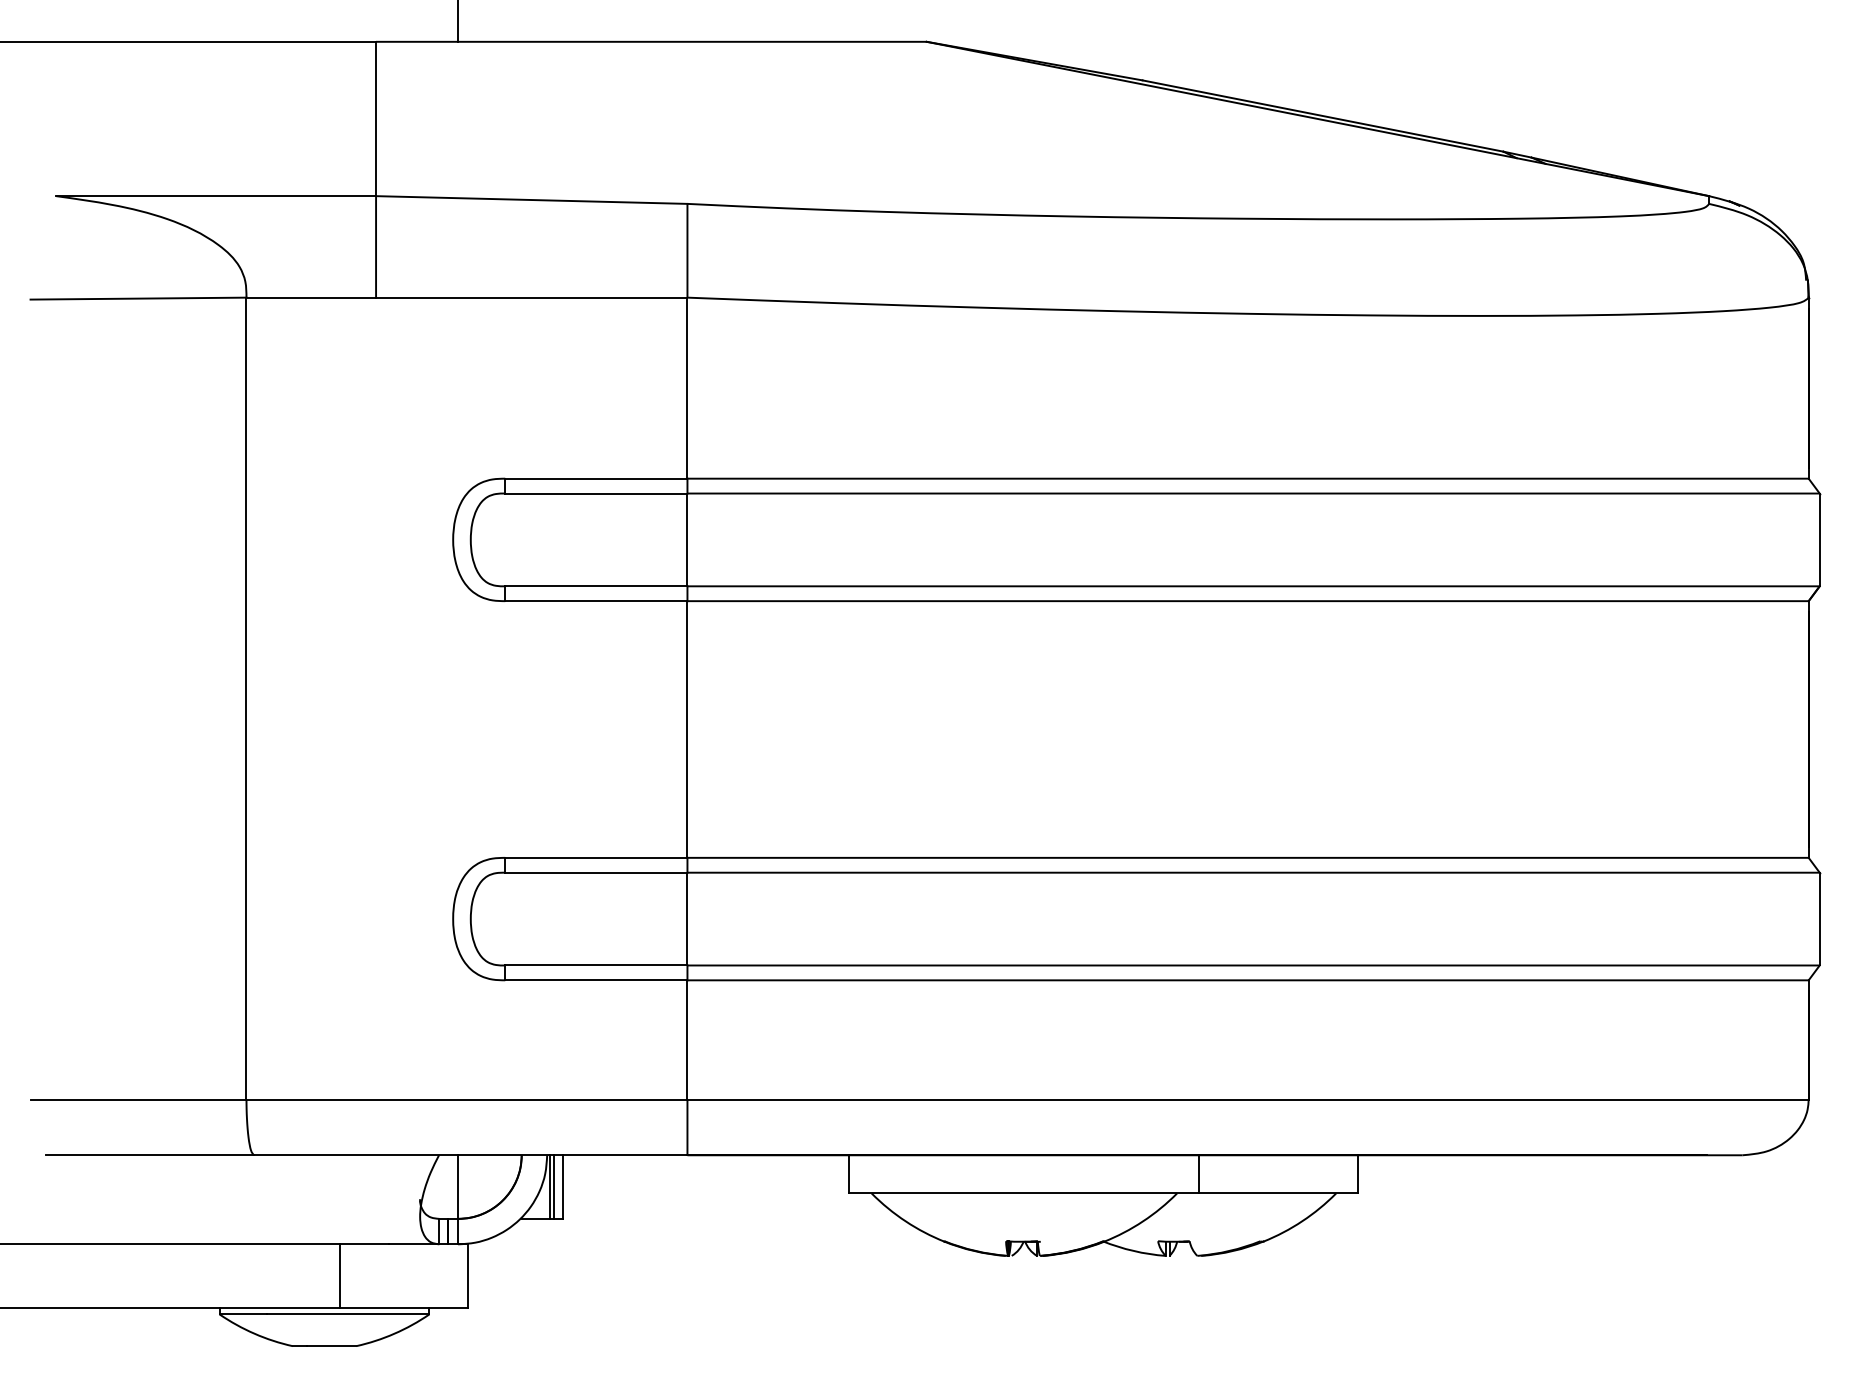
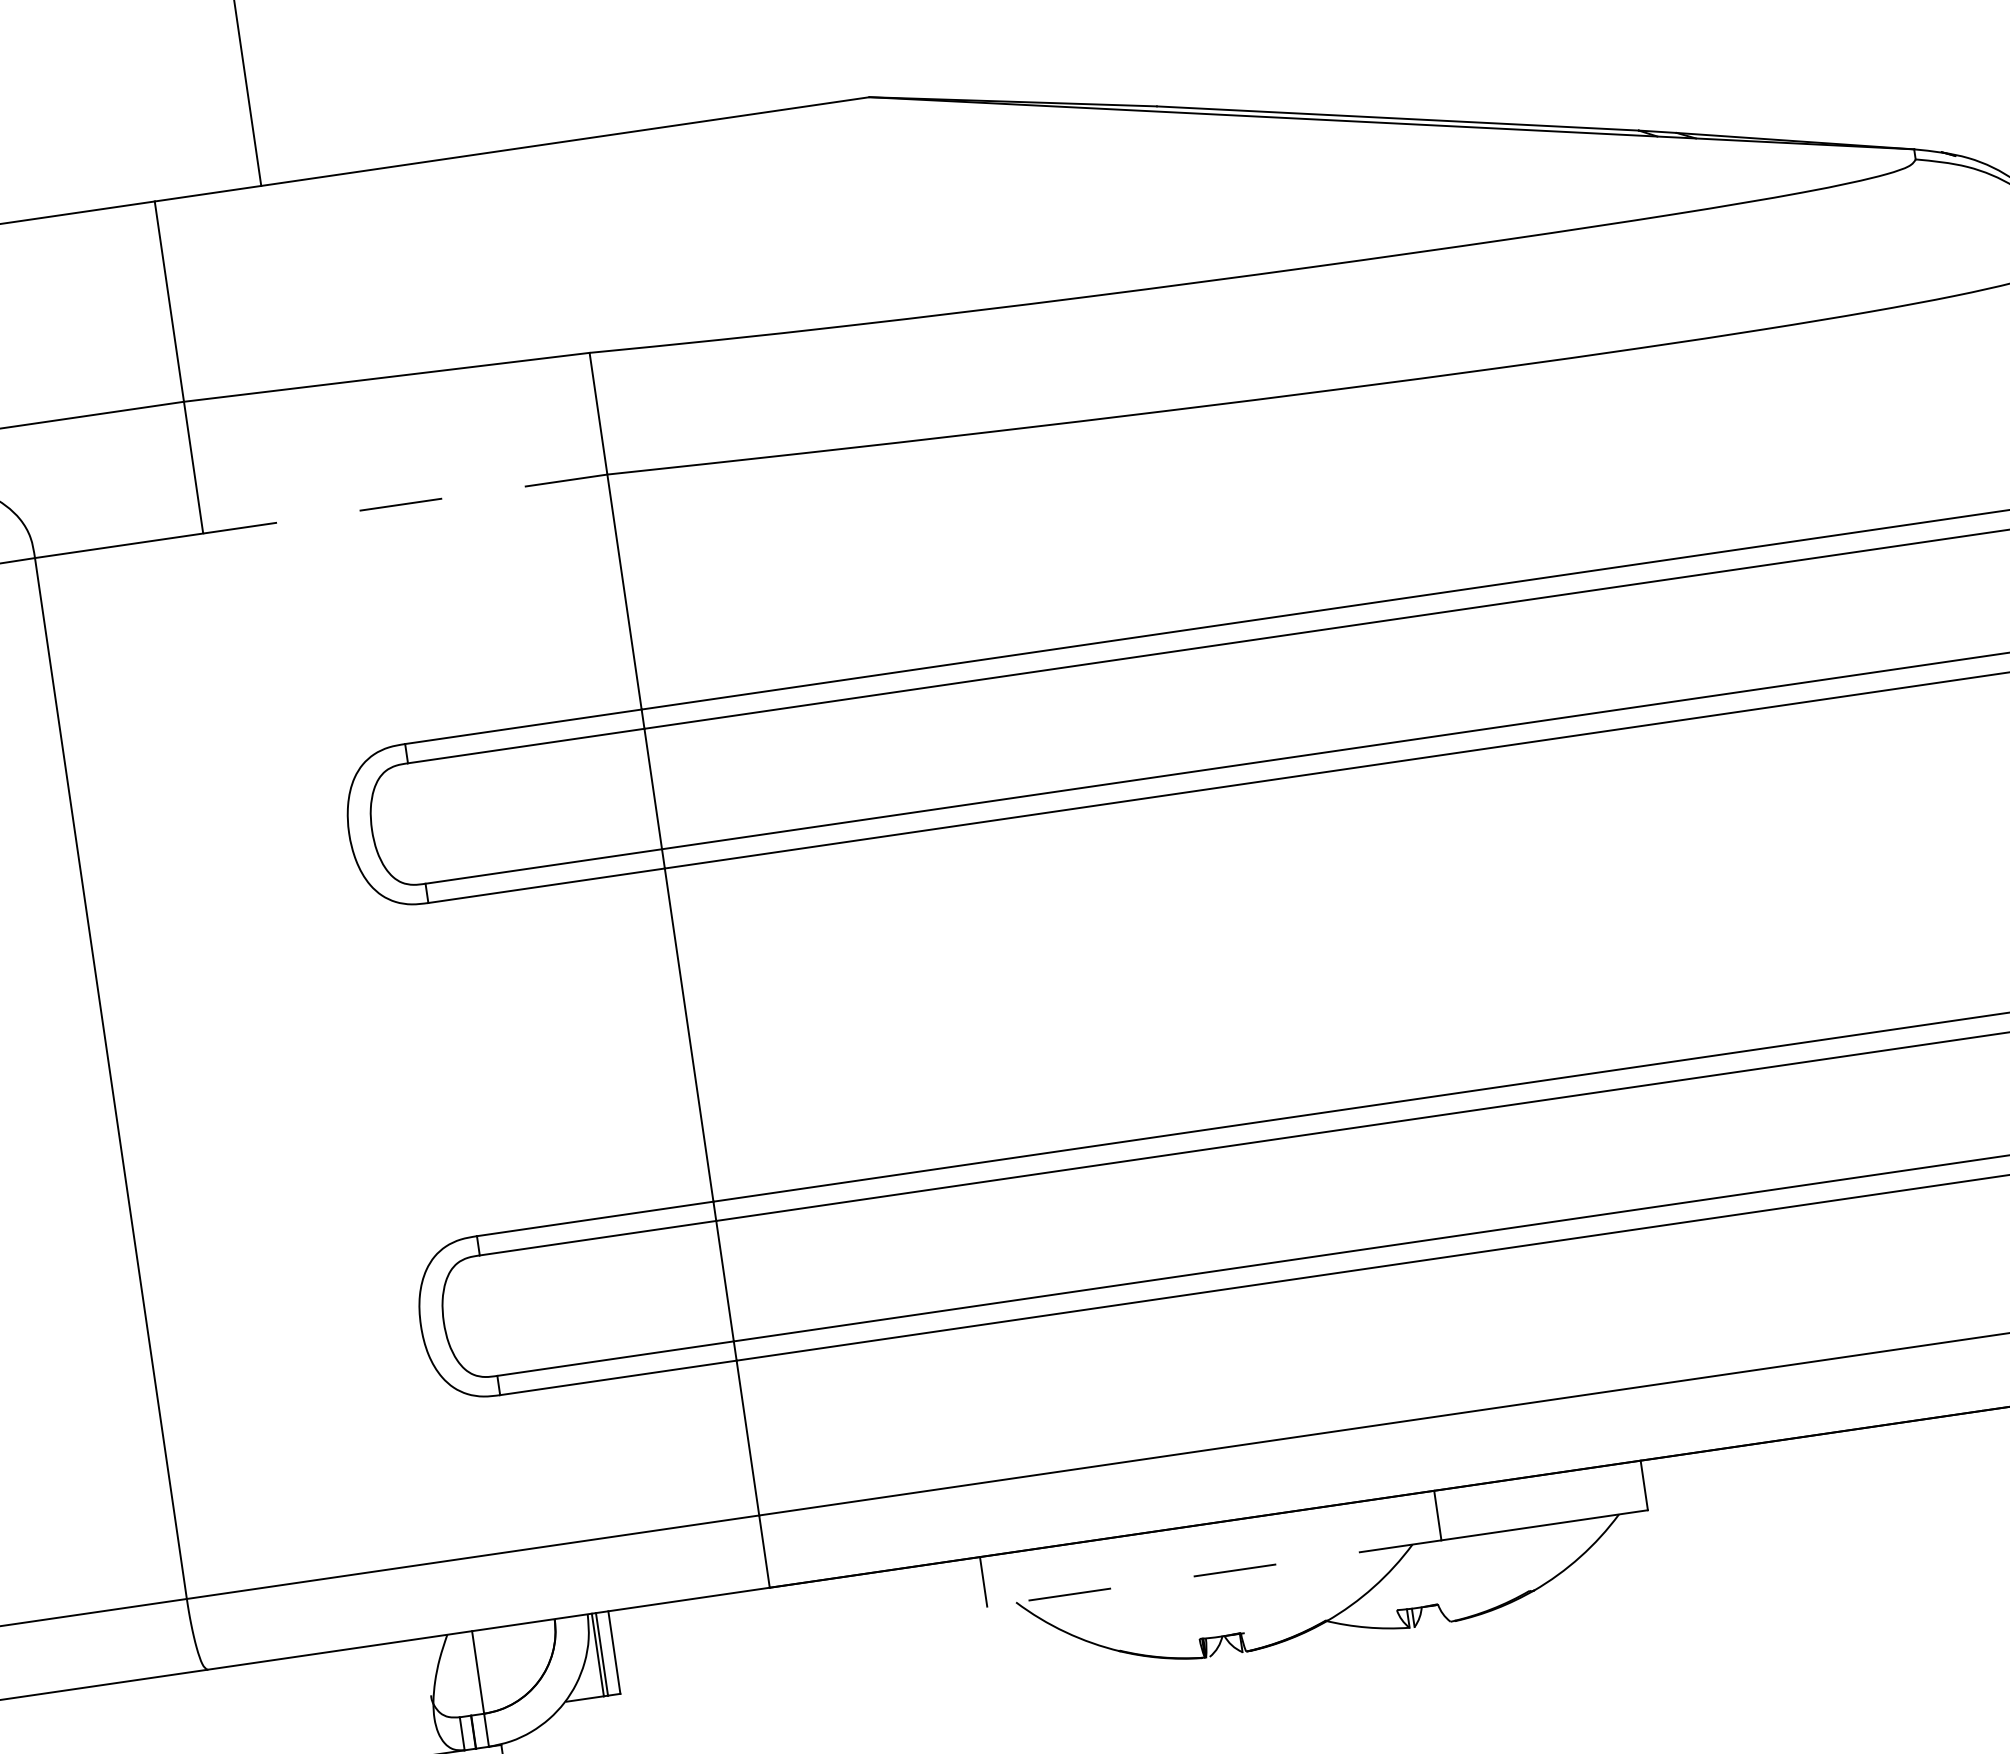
line: (531, 297) -> (404, 503), solid -> dashed
line: (1024, 1193) -> (1214, 1573), solid -> dashed

